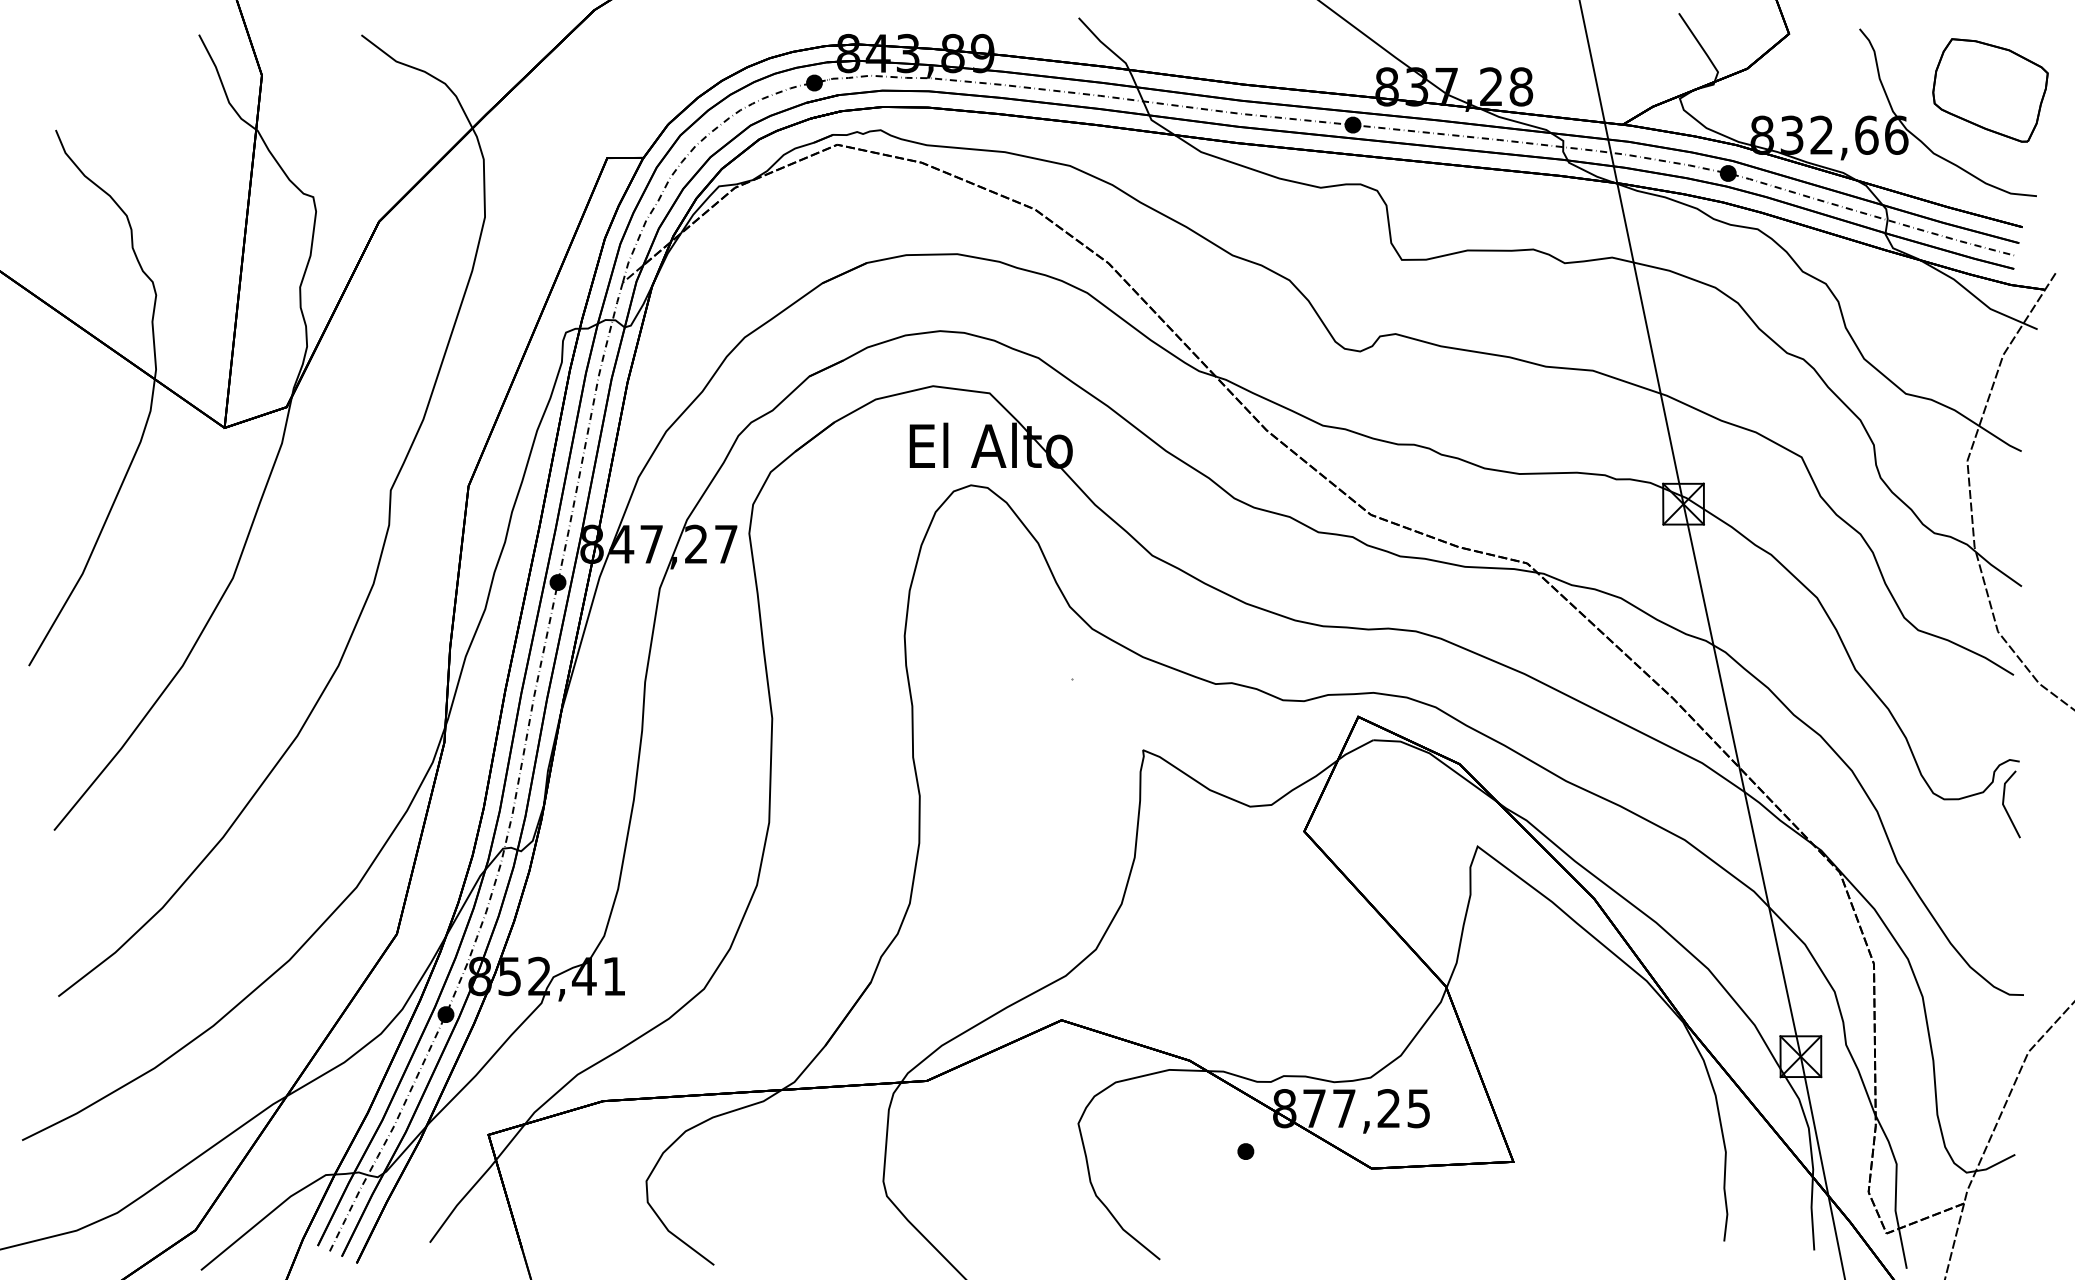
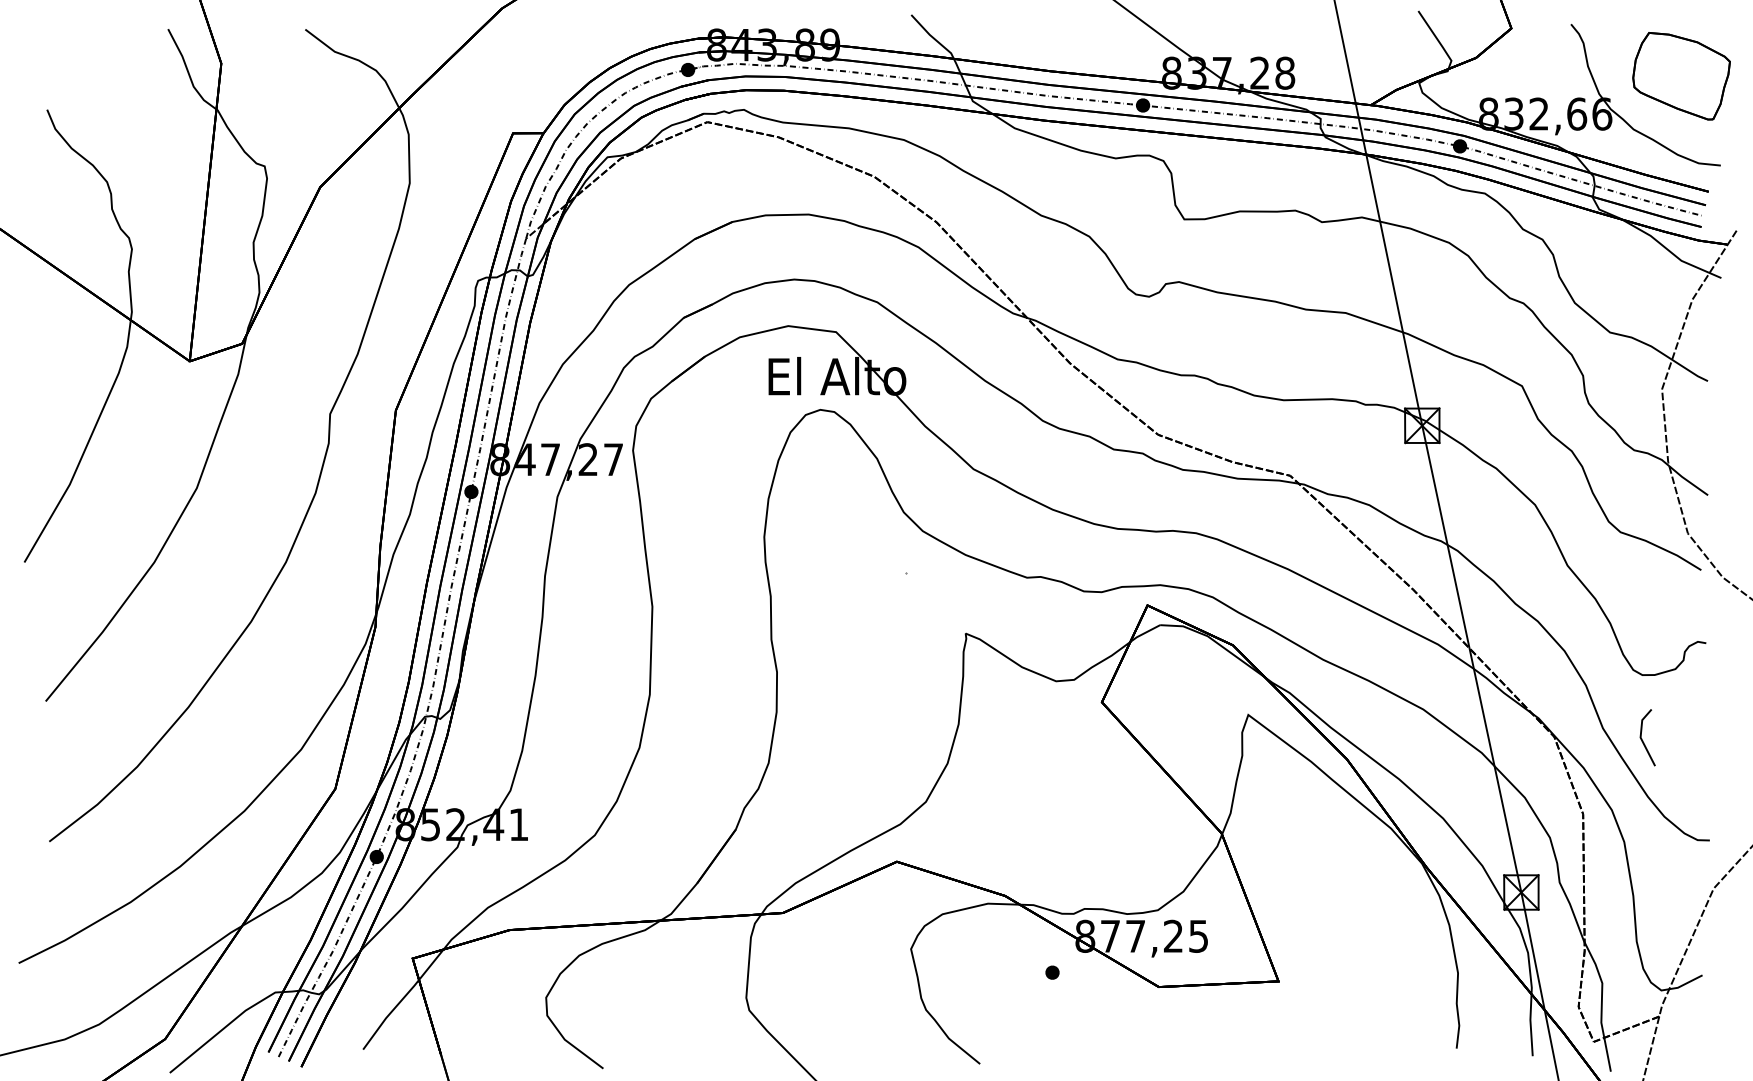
line: (2005, 806) -> (1642, 739), moved

